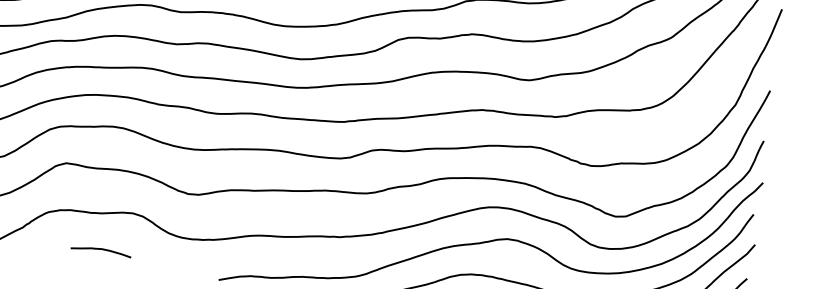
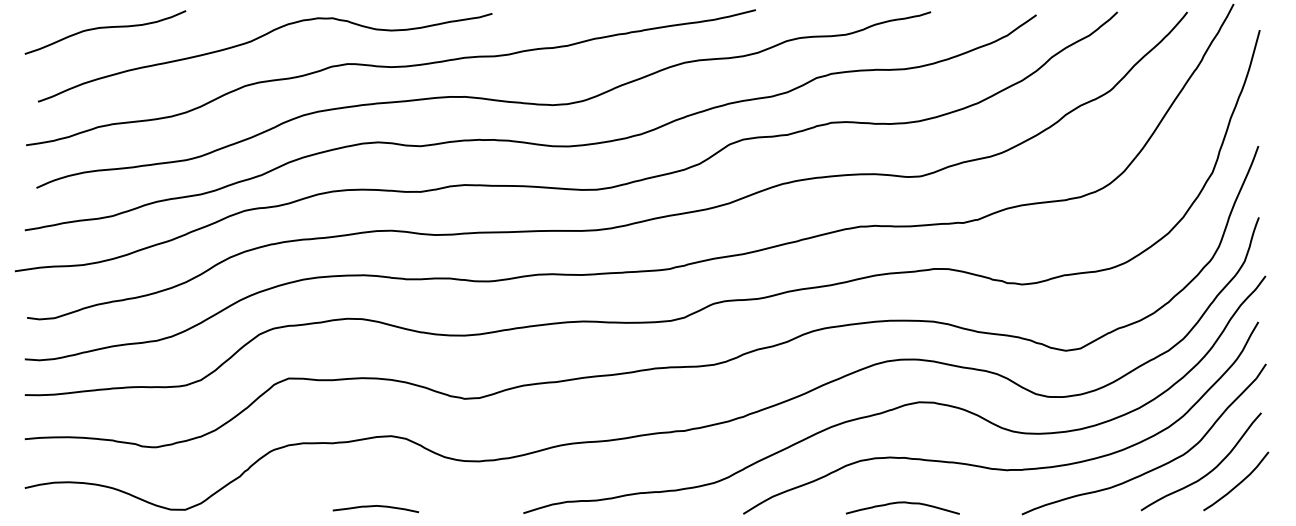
curve: (101, 249) -> (375, 506), moved

